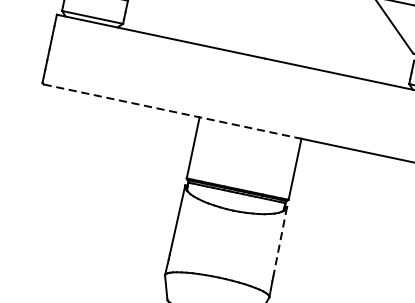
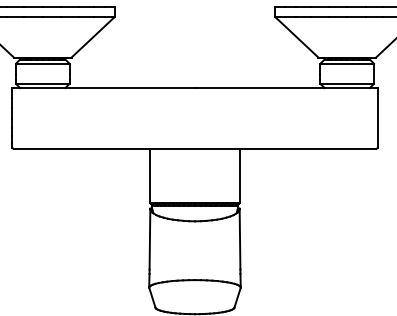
line: (173, 111) -> (127, 148), dashed -> solid
line: (280, 242) -> (240, 239), dashed -> solid

